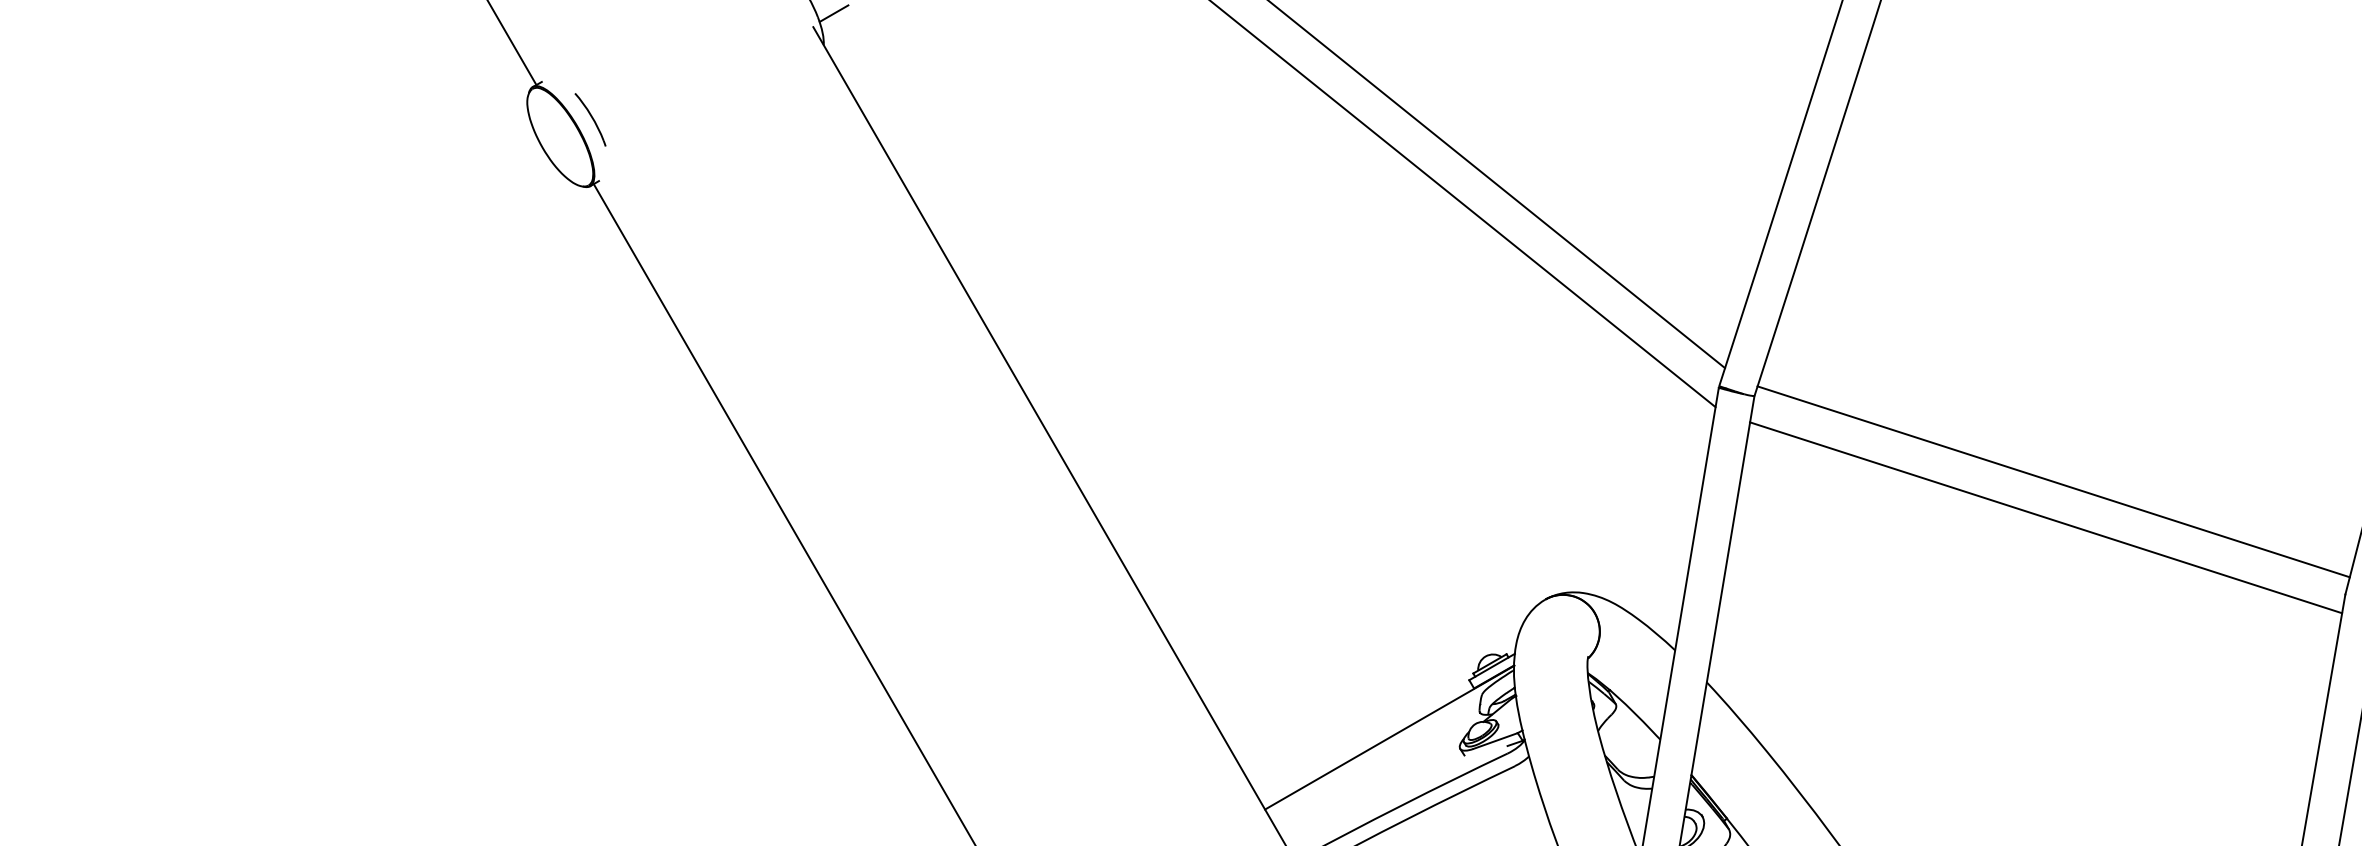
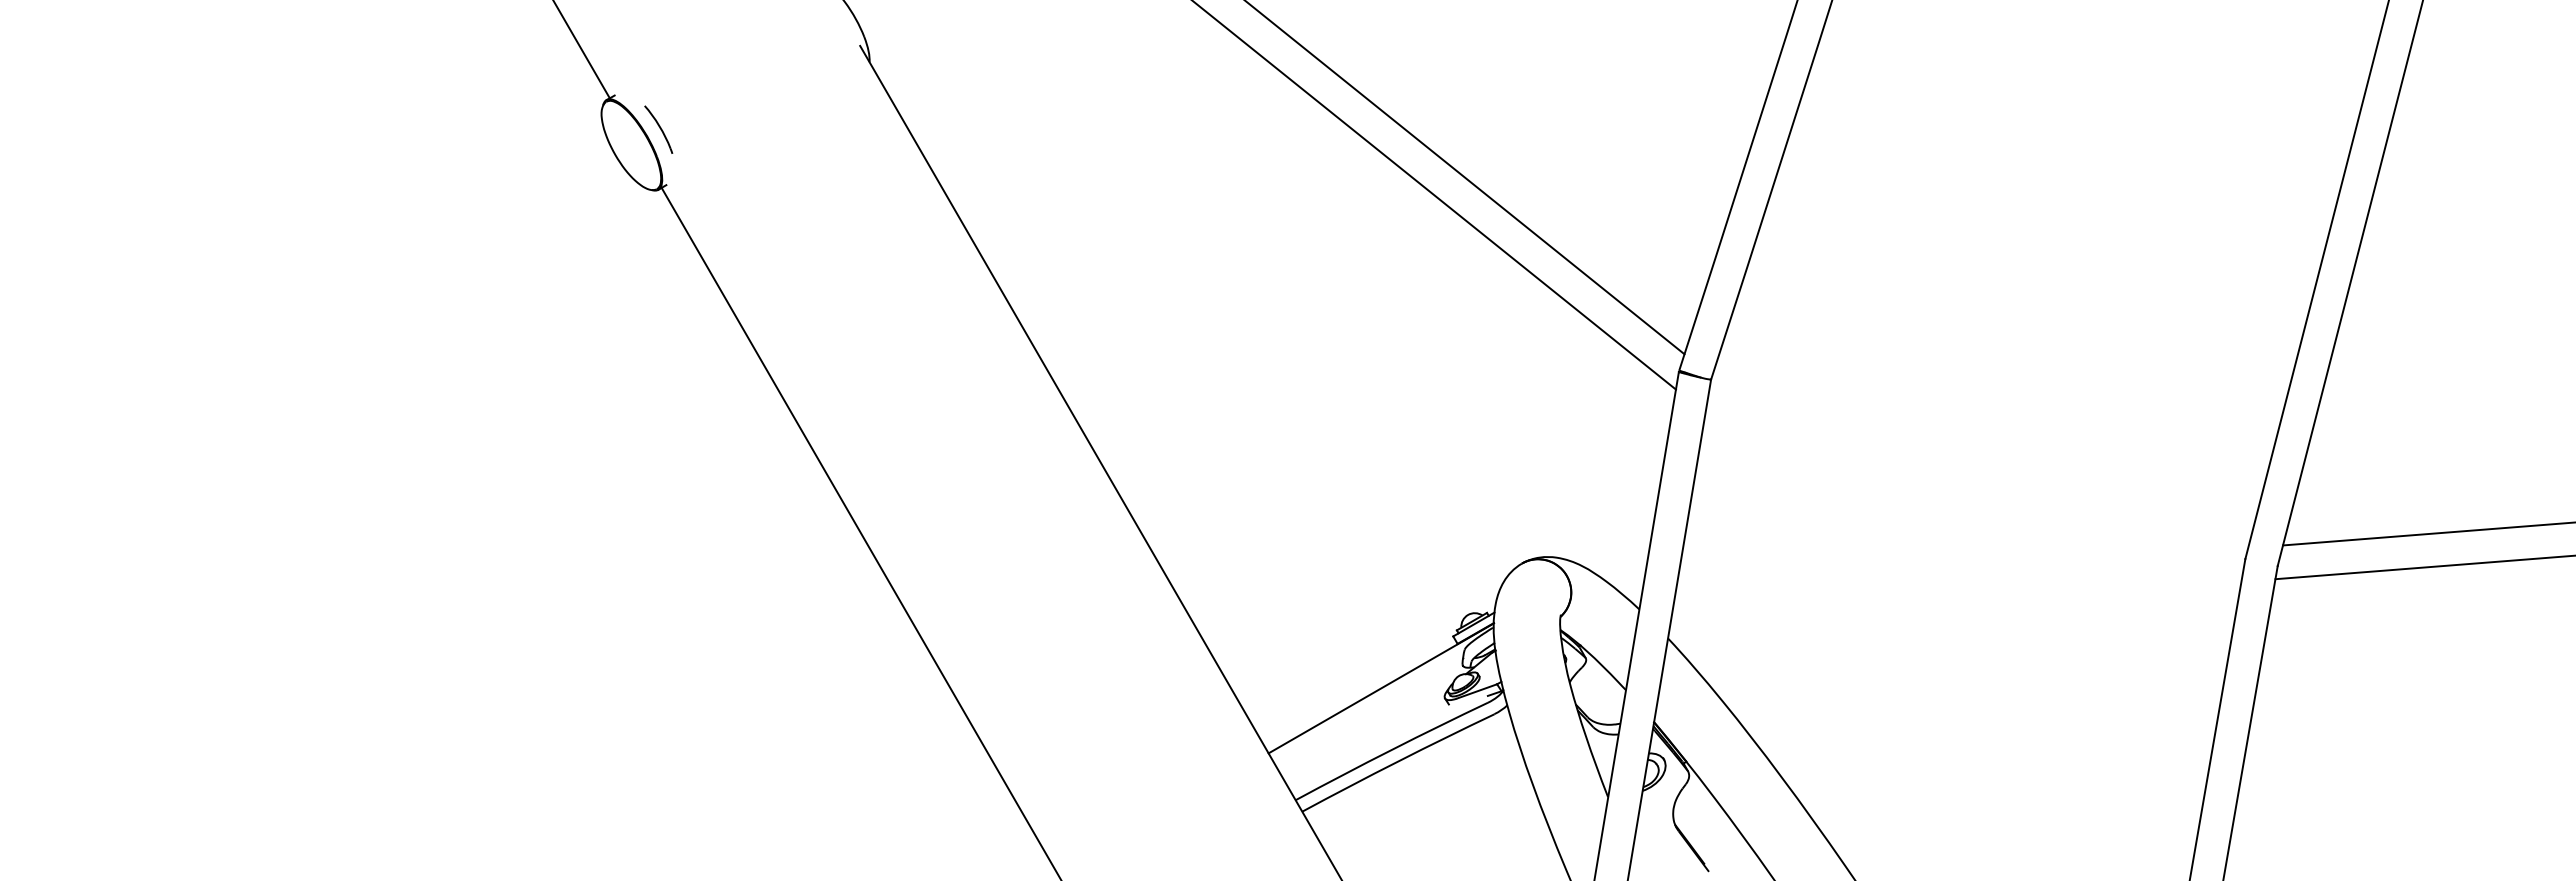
line: (833, 13) -> (878, 33), removed
line: (2053, 481) -> (1981, 456), removed
line: (2045, 517) -> (1974, 489), removed

